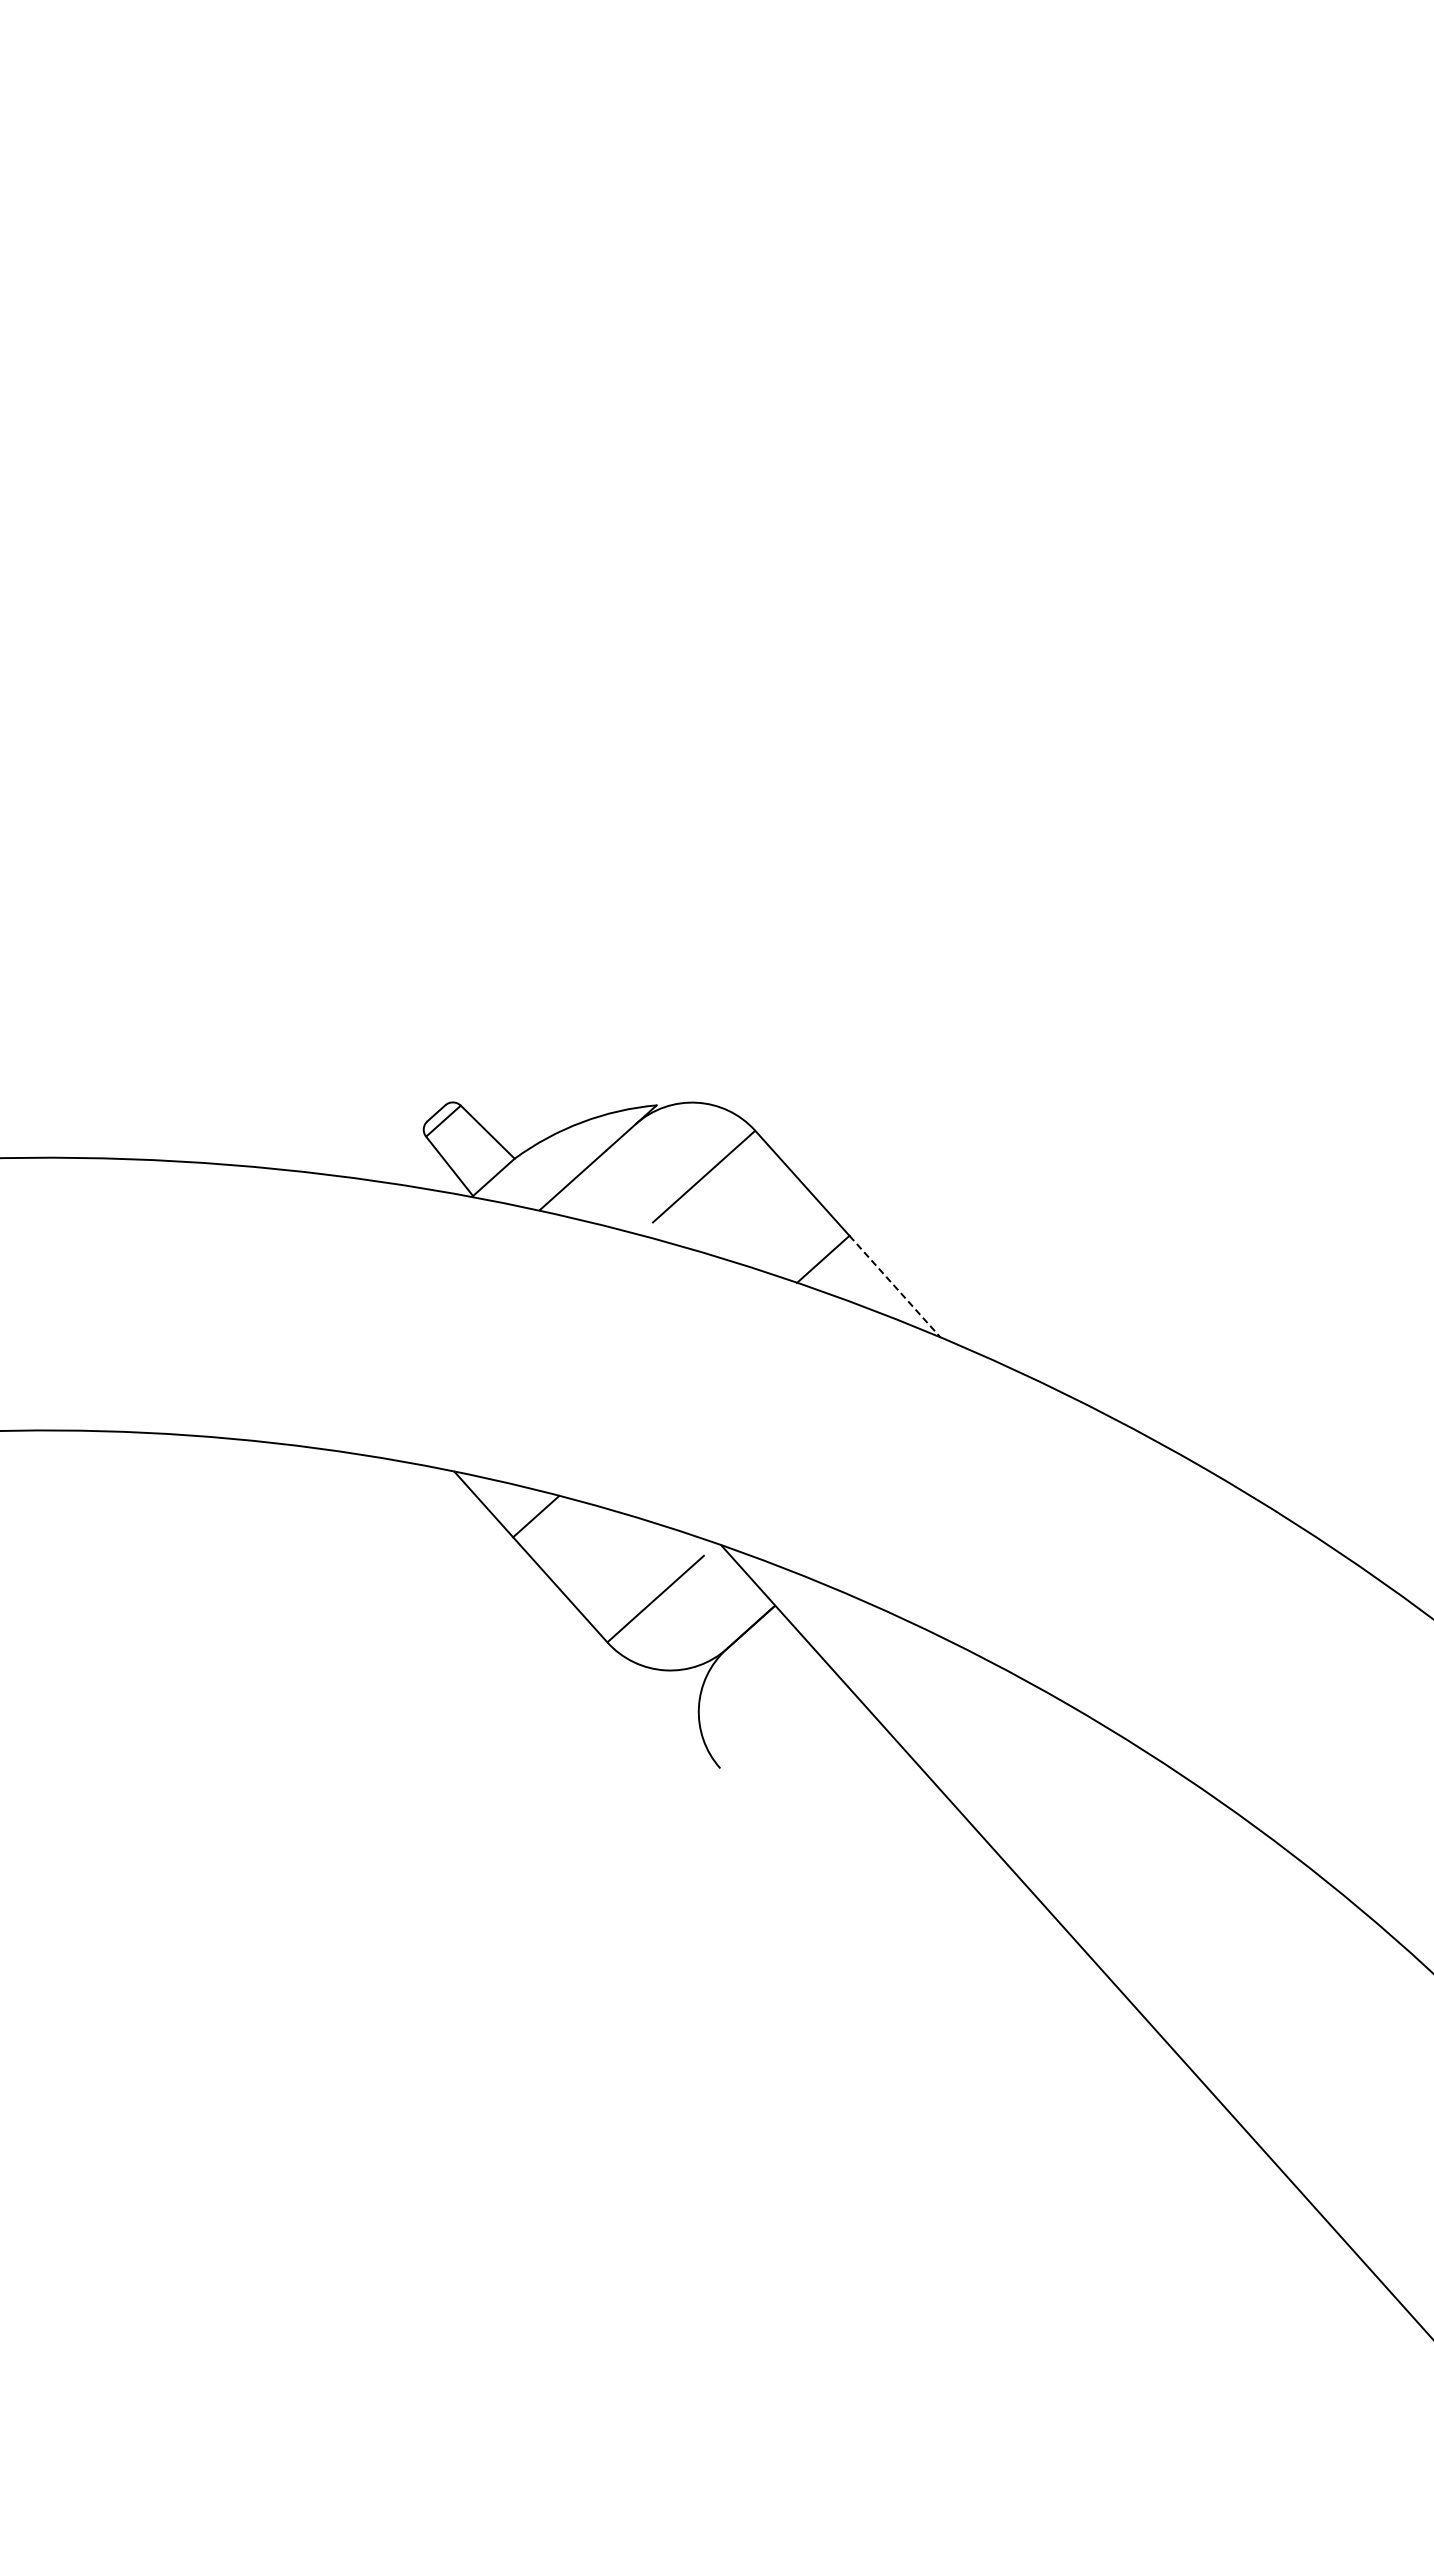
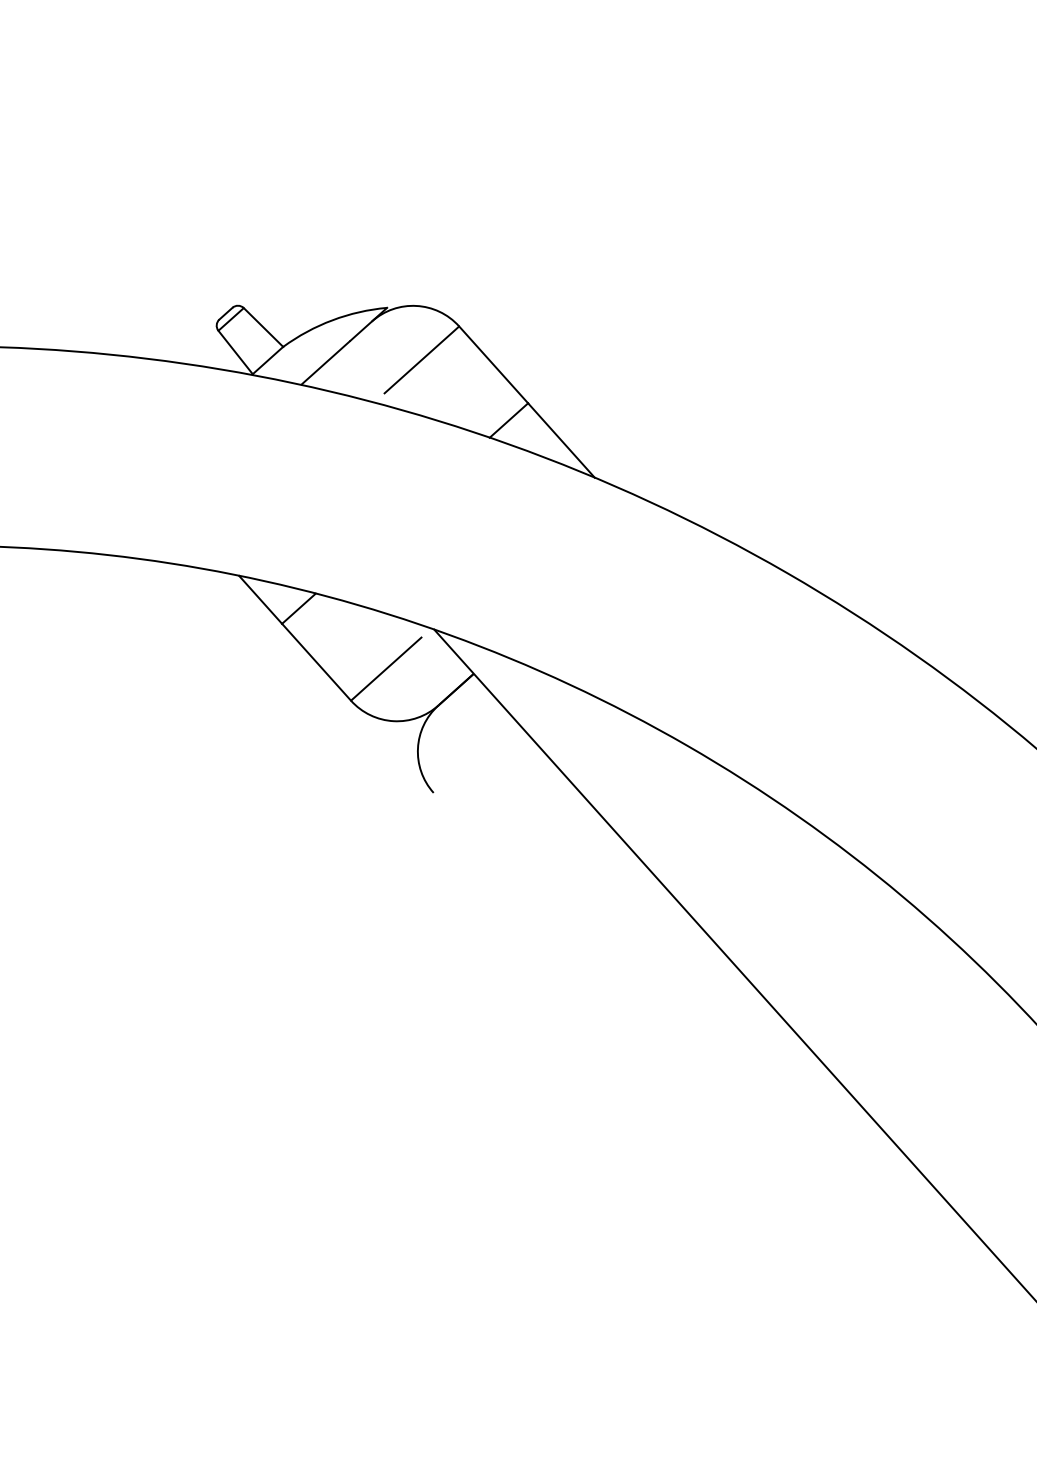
line: (895, 1287) -> (561, 441), dashed -> solid

